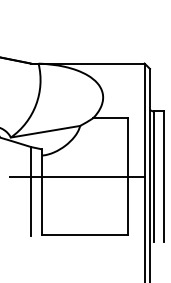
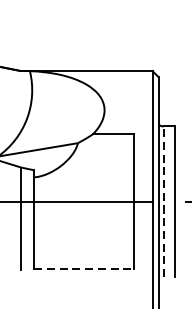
line: (154, 176) -> (163, 201), solid -> dashed
line: (85, 234) -> (84, 268), solid -> dashed

